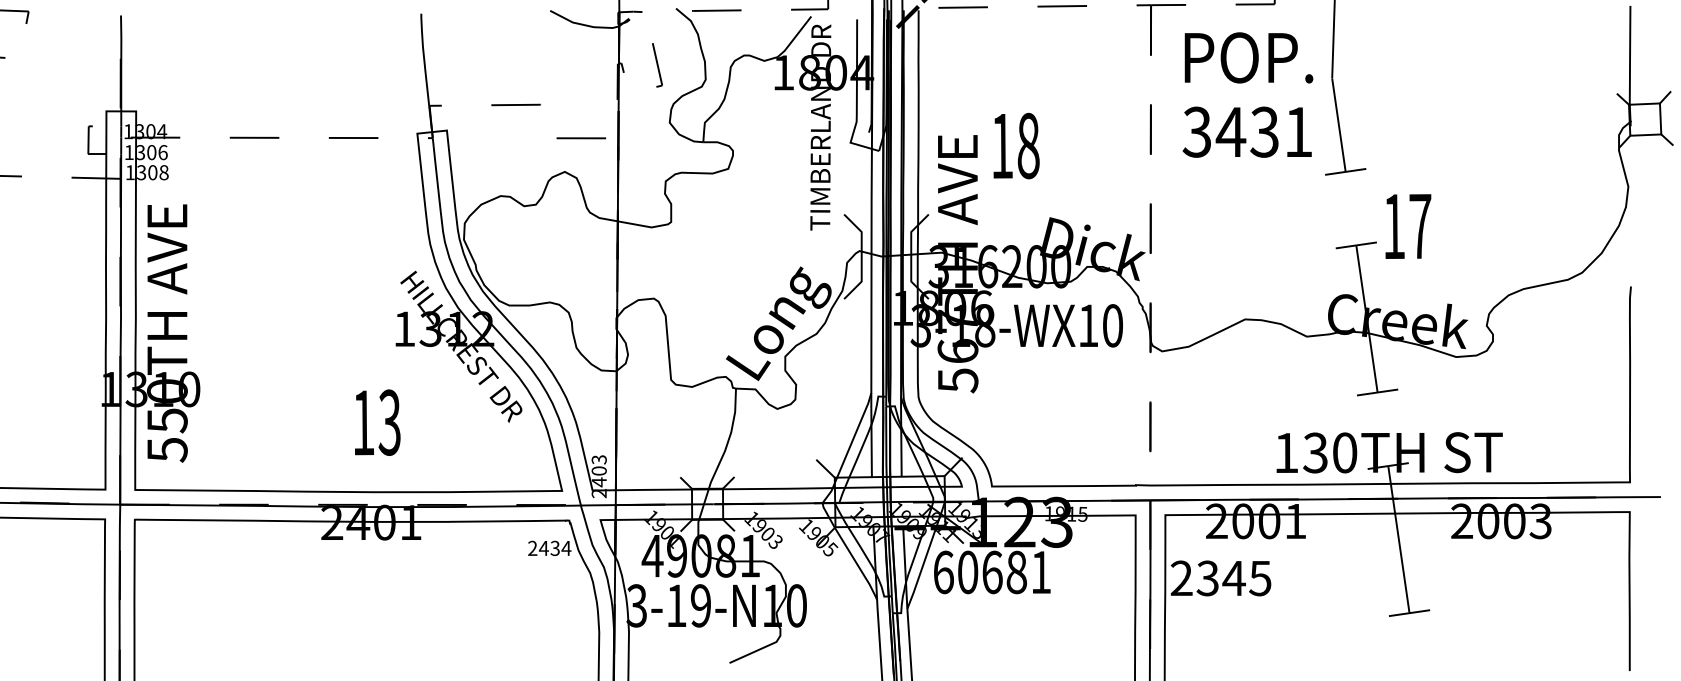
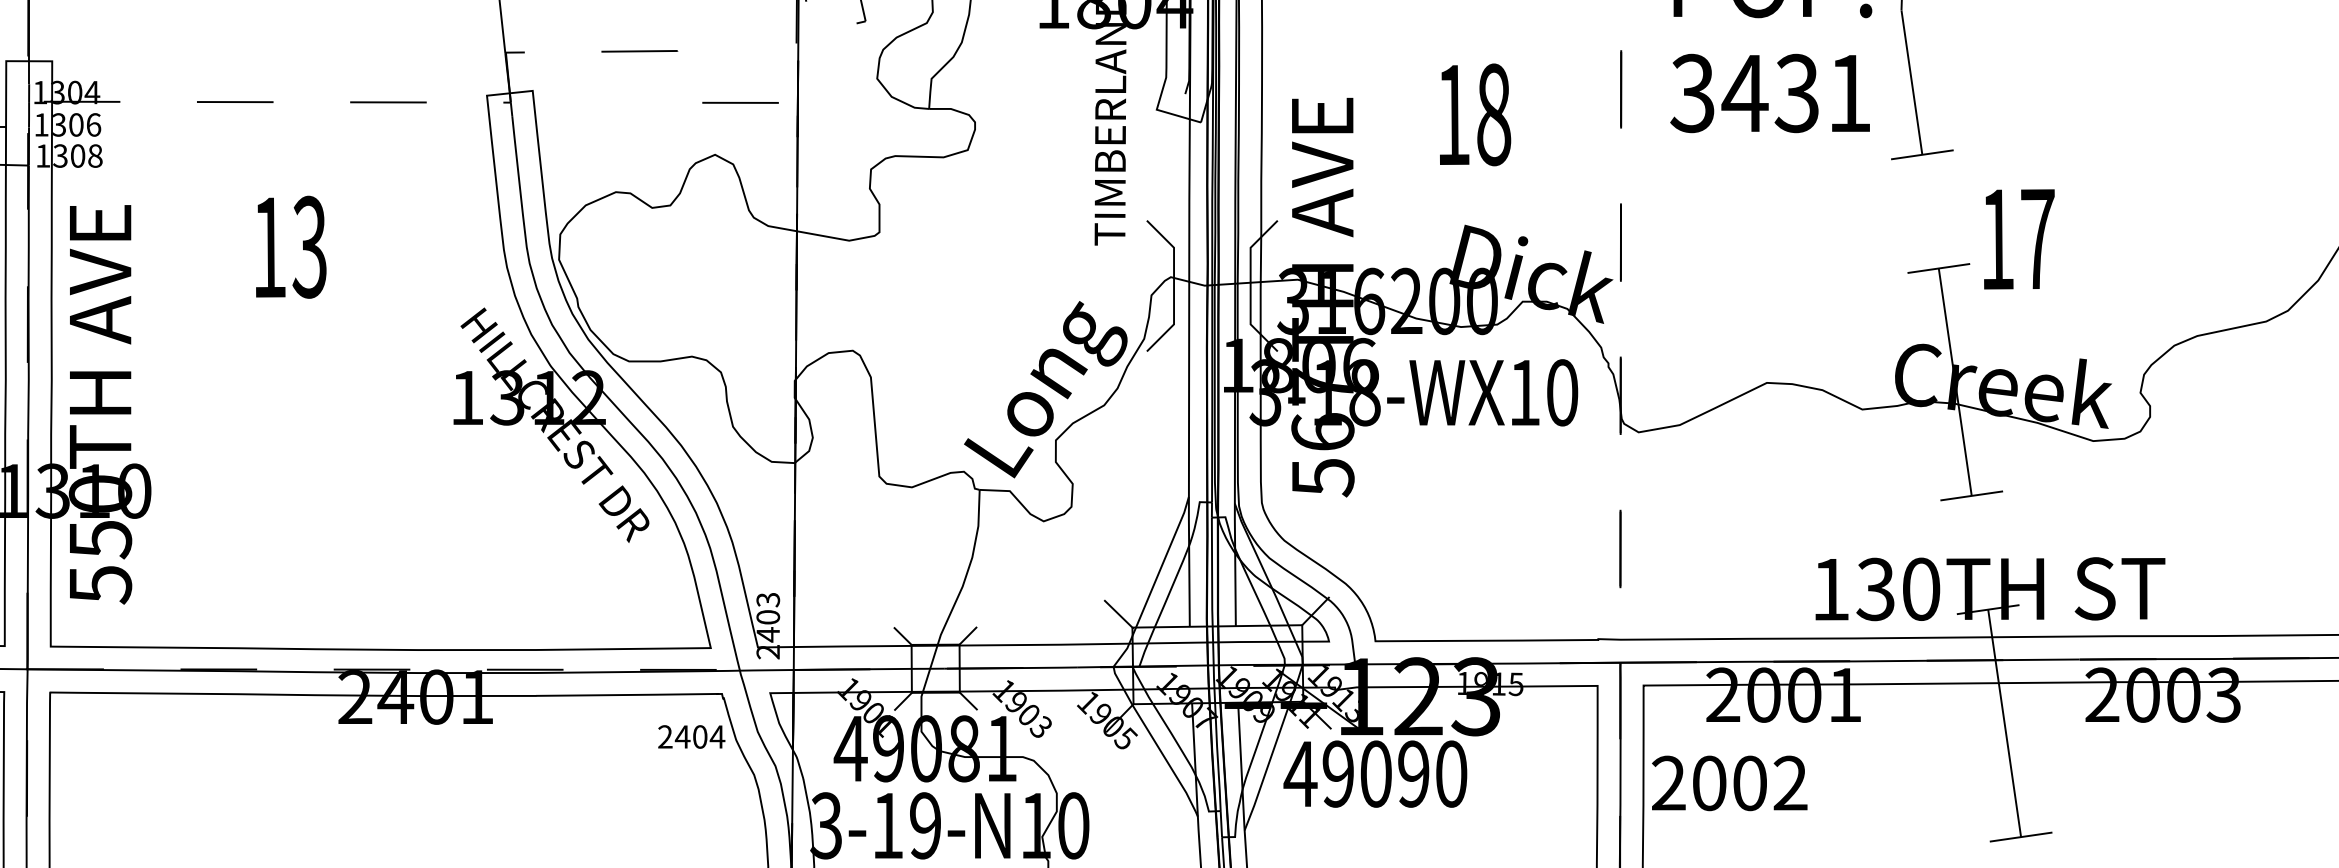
text: (1016, 145) -> (1475, 113), moved
text: (377, 422) -> (290, 246), moved
text: (554, 548) -> (699, 737), 2434 -> 2404
text: (991, 572) -> (1374, 774), 60681 -> 49090
text: (1233, 578) -> (1748, 783), 2345 -> 2002

